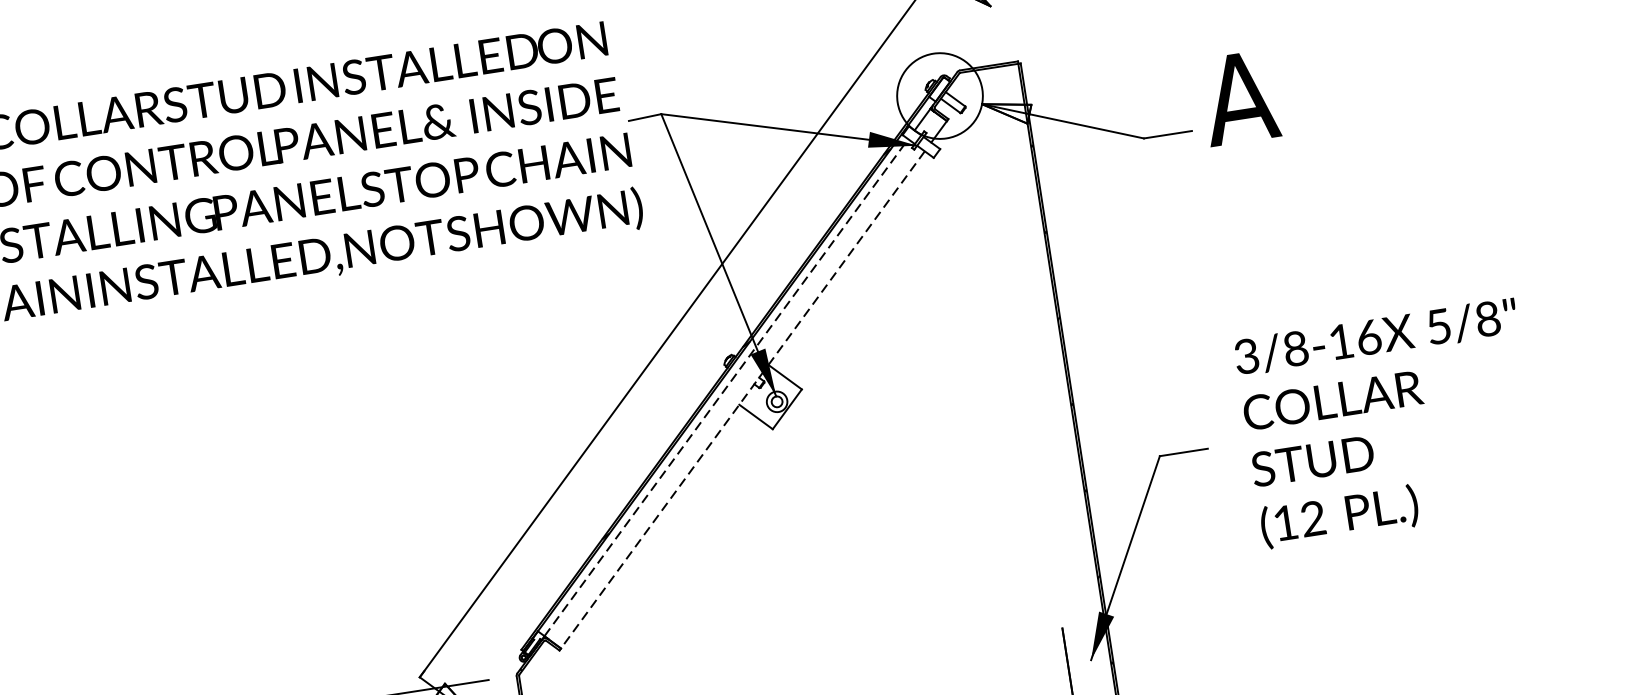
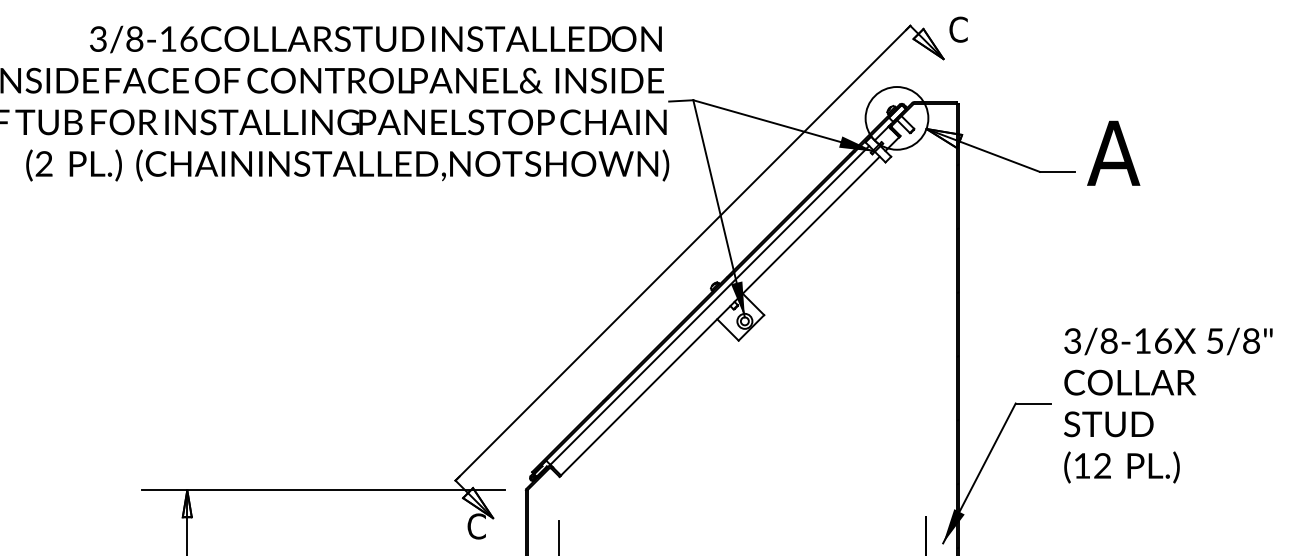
line: (727, 387) -> (710, 305), dashed -> solid
line: (743, 400) -> (720, 316), dashed -> solid
text: (1389, 423) -> (1168, 405), moved

